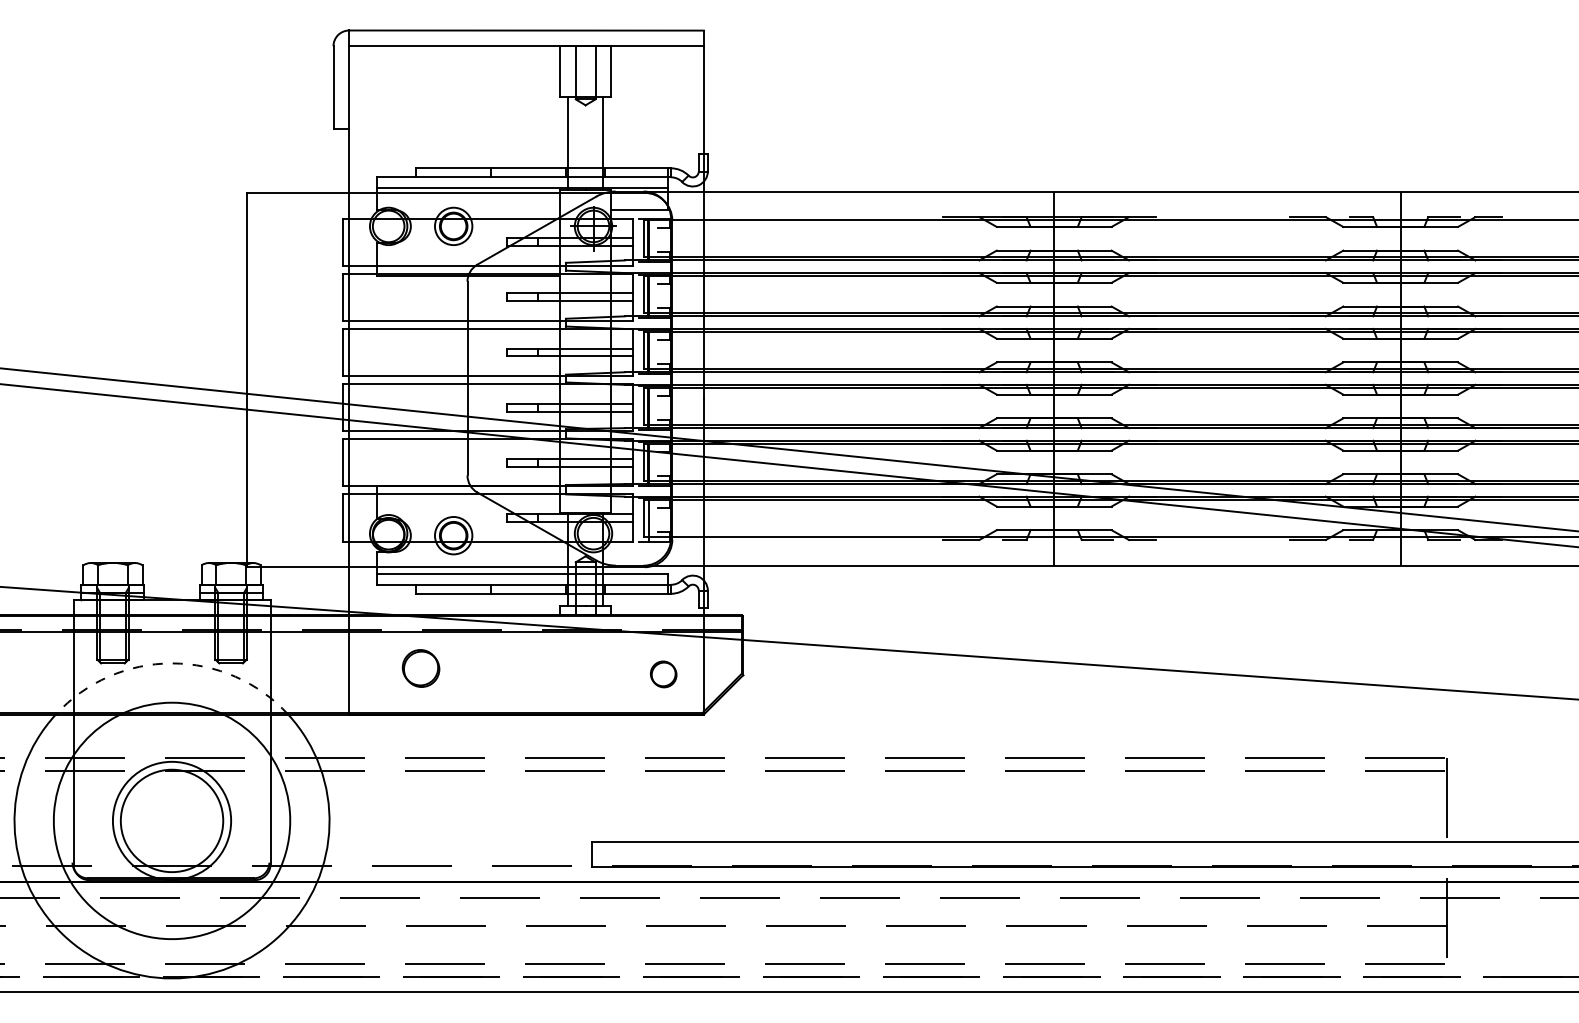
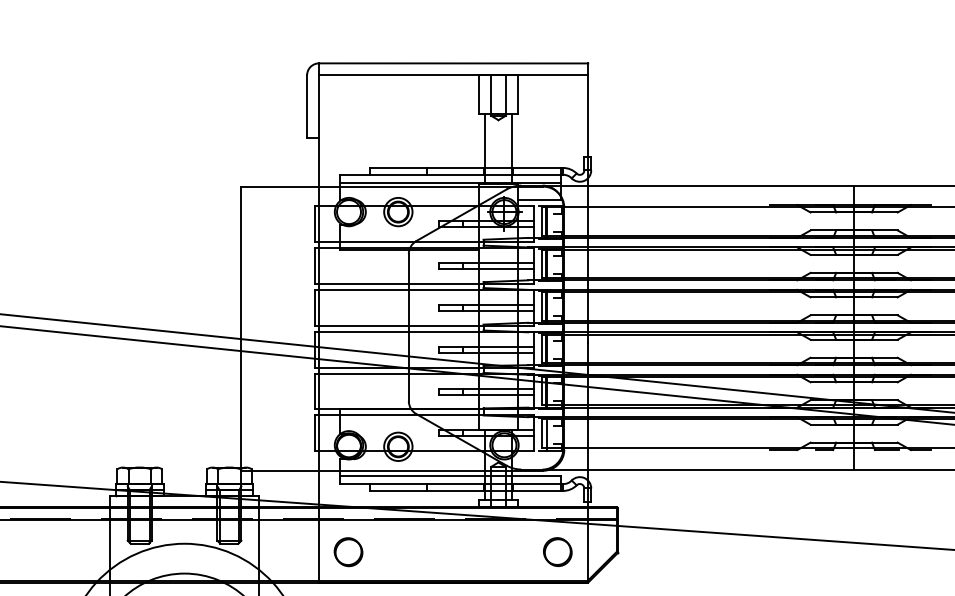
arc: (172, 663) -> (184, 543), dashed -> solid
part: (420, 668) -> (348, 552), moved
part: (663, 674) -> (557, 552), size x1.43

